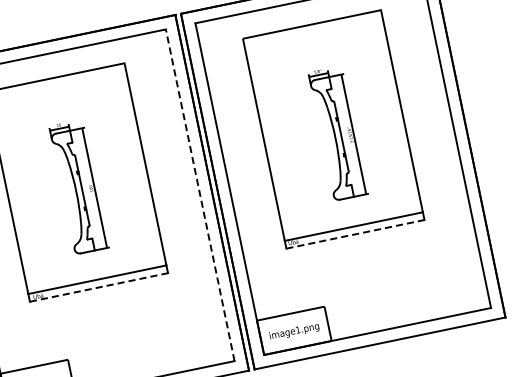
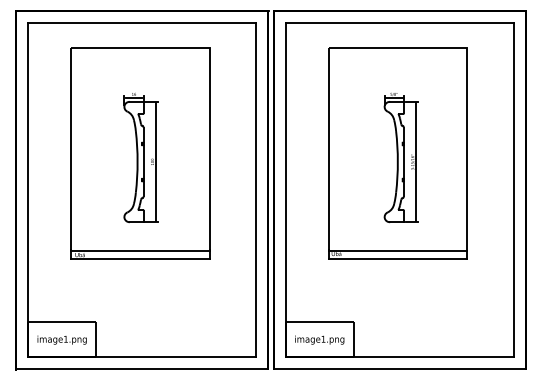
line: (200, 195) -> (256, 190), dashed -> solid
line: (356, 234) -> (398, 258), dashed -> solid
line: (99, 287) -> (140, 258), dashed -> solid

